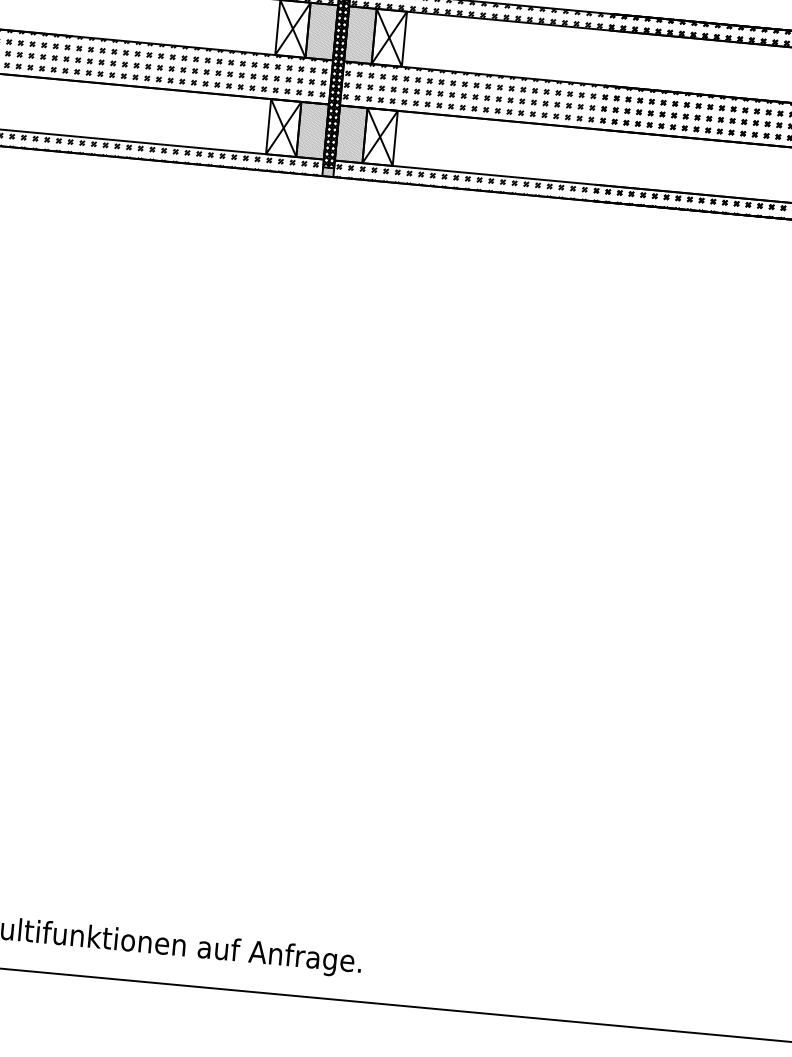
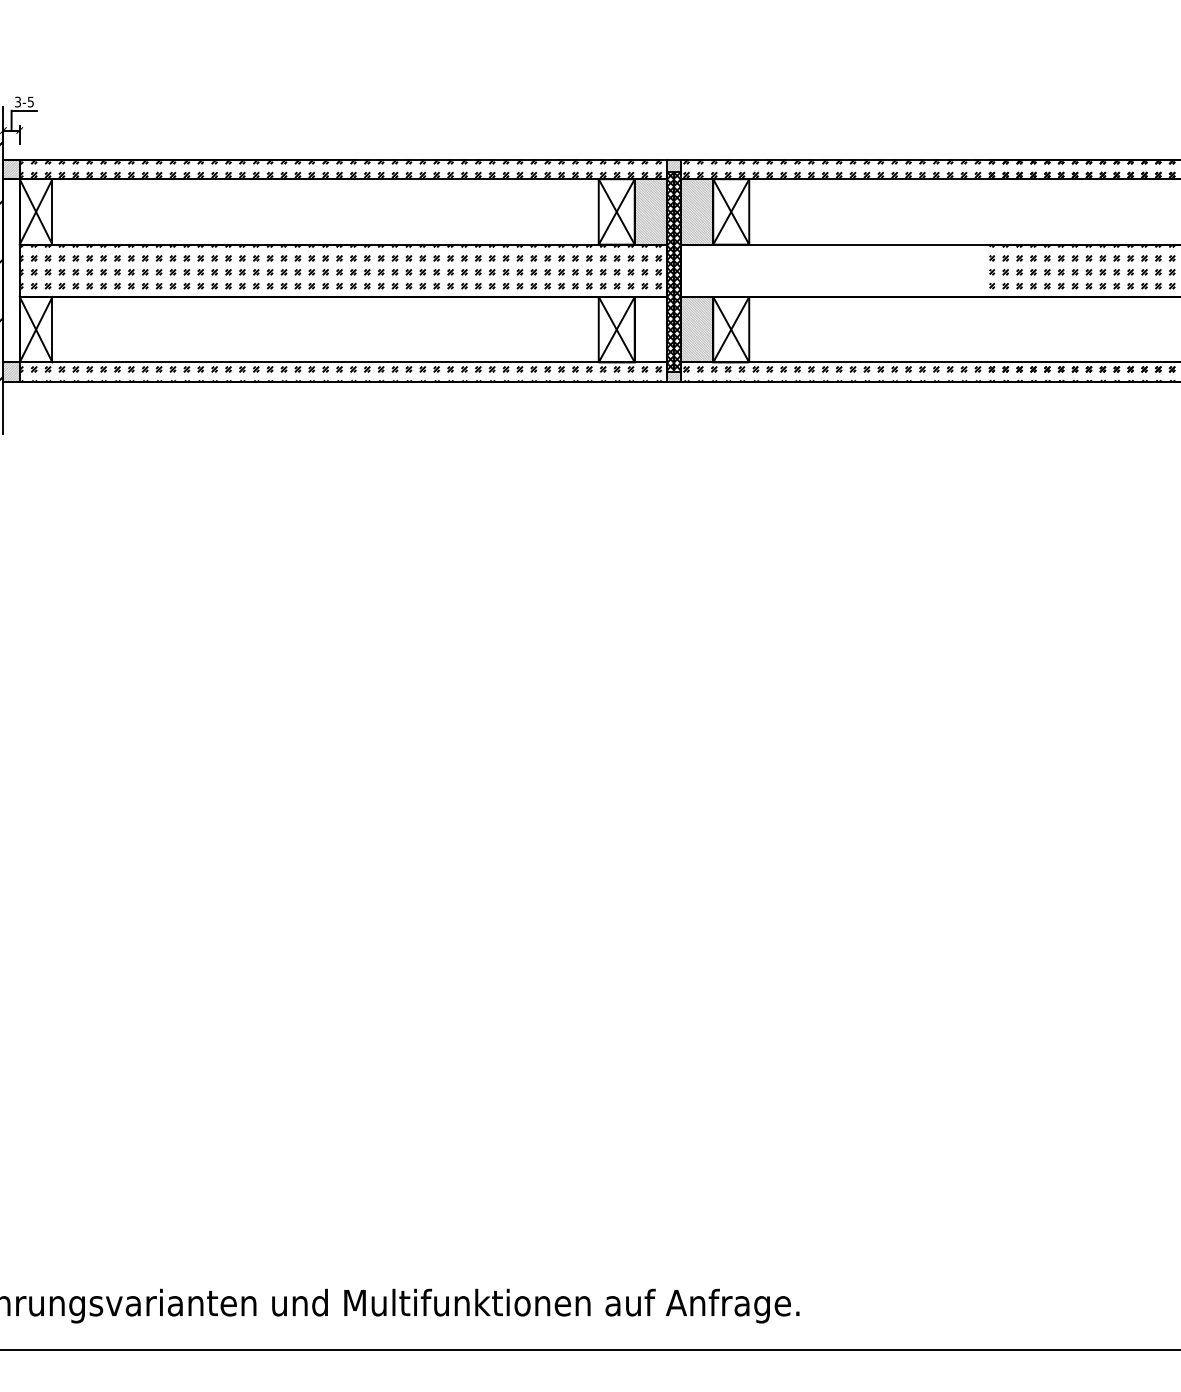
hatch: (552, 99) -> (929, 266), removed
hatch: (312, 130) -> (650, 329), removed

